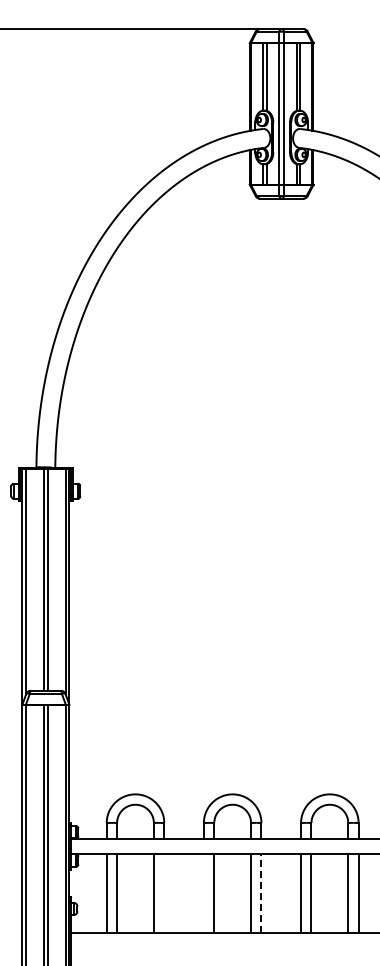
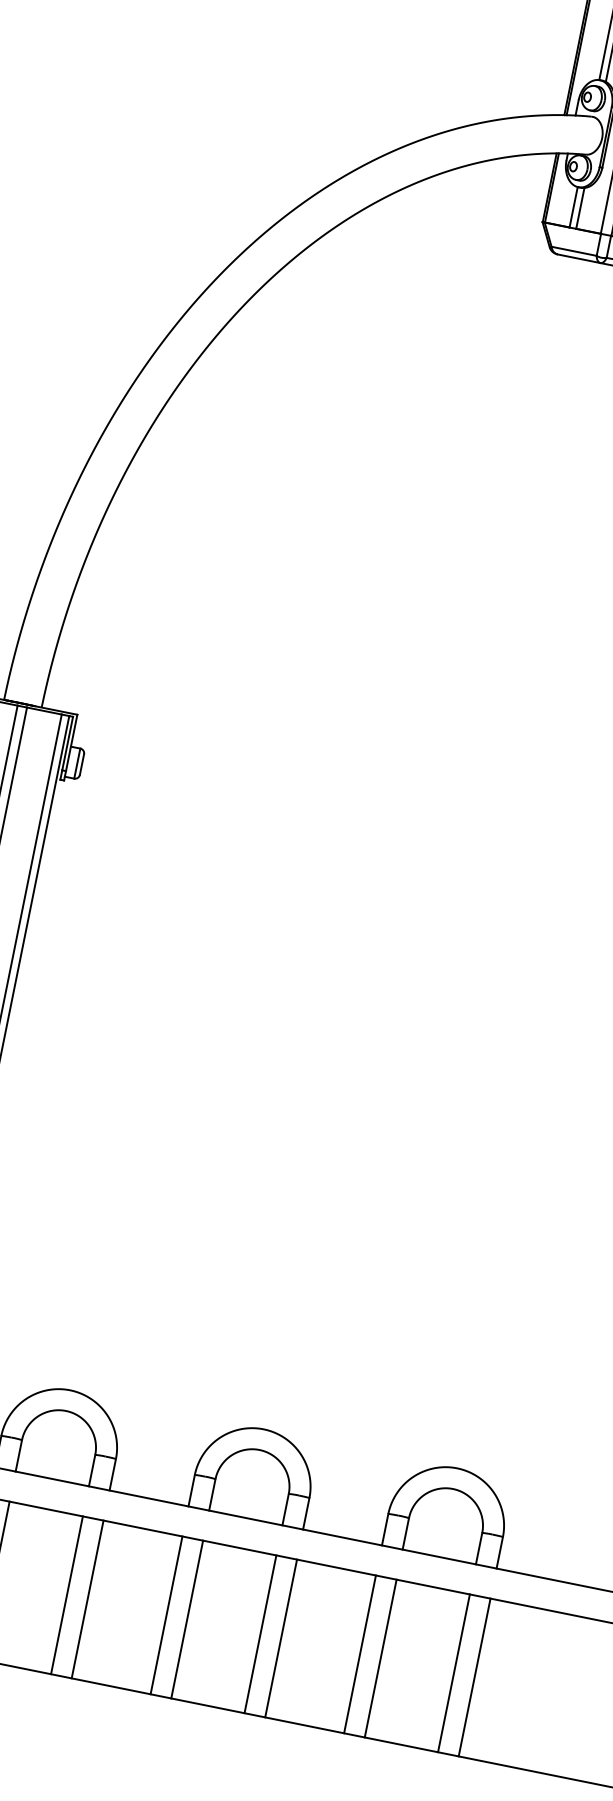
line: (164, 893) -> (88, 1599), added
line: (203, 893) -> (165, 1614), added
line: (261, 893) -> (281, 1638), dashed -> solid

